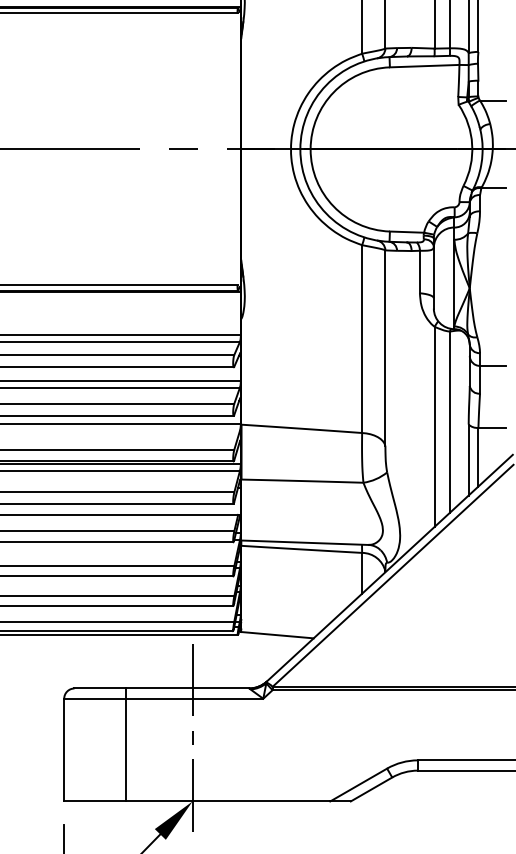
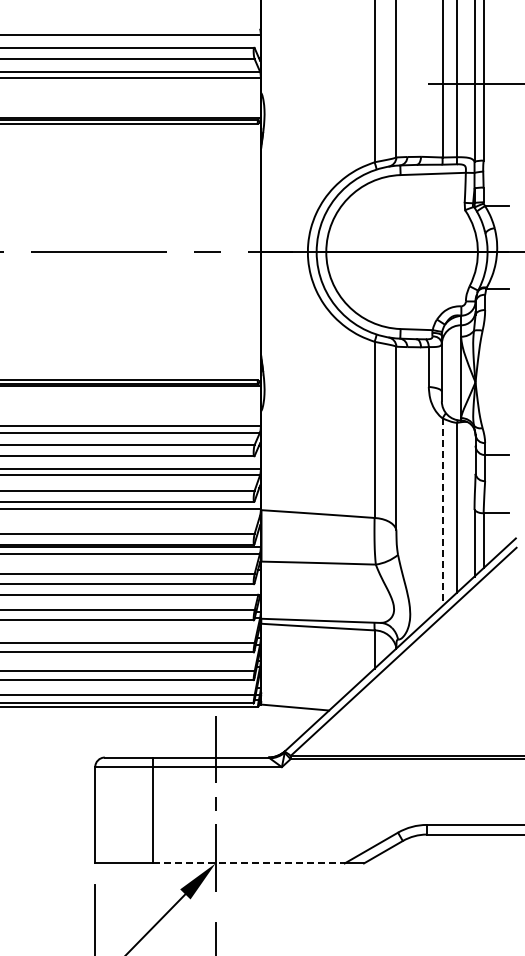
line: (434, 427) -> (442, 512), solid -> dashed
line: (227, 801) -> (248, 863), solid -> dashed

